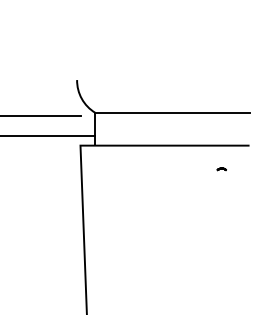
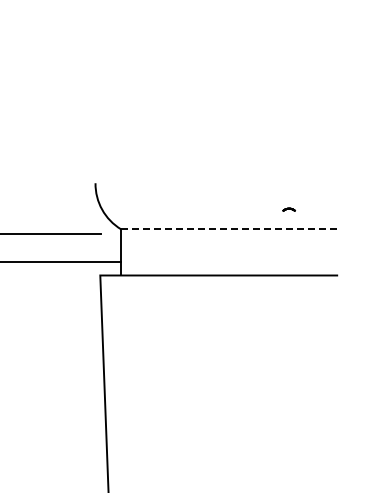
line: (173, 112) -> (230, 229), solid -> dashed
part: (221, 169) -> (288, 209), moved

